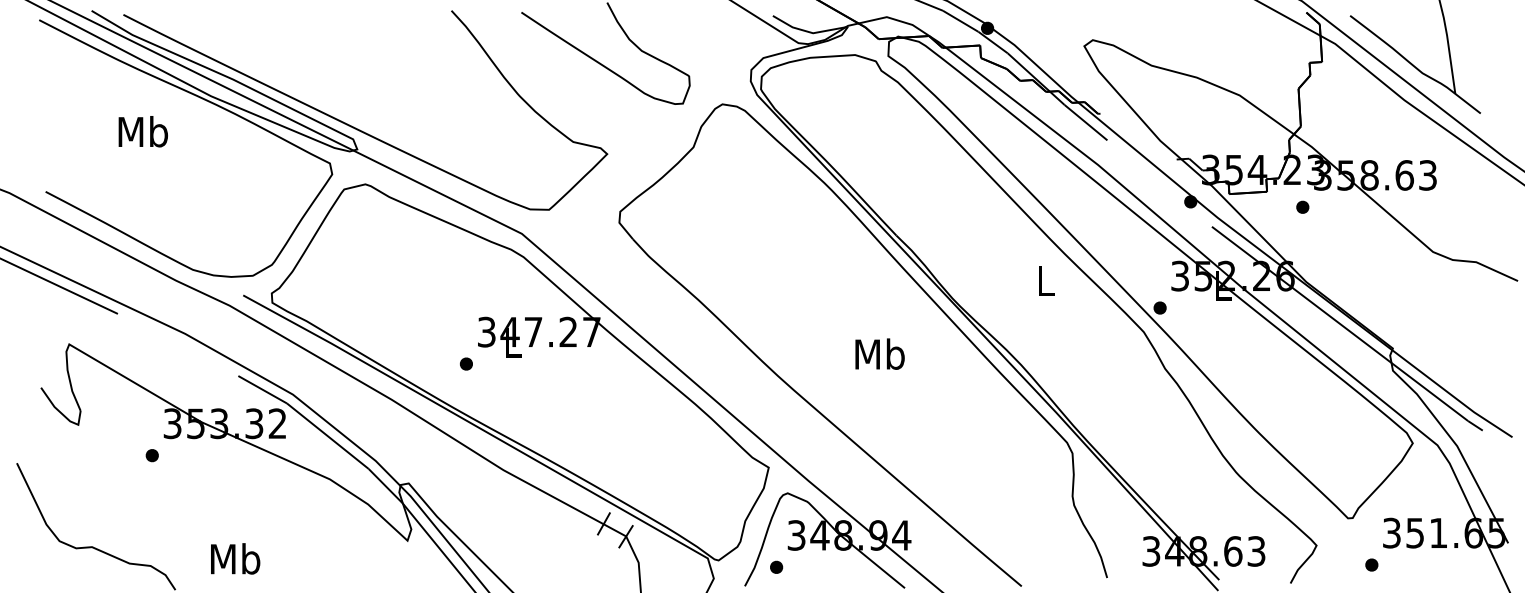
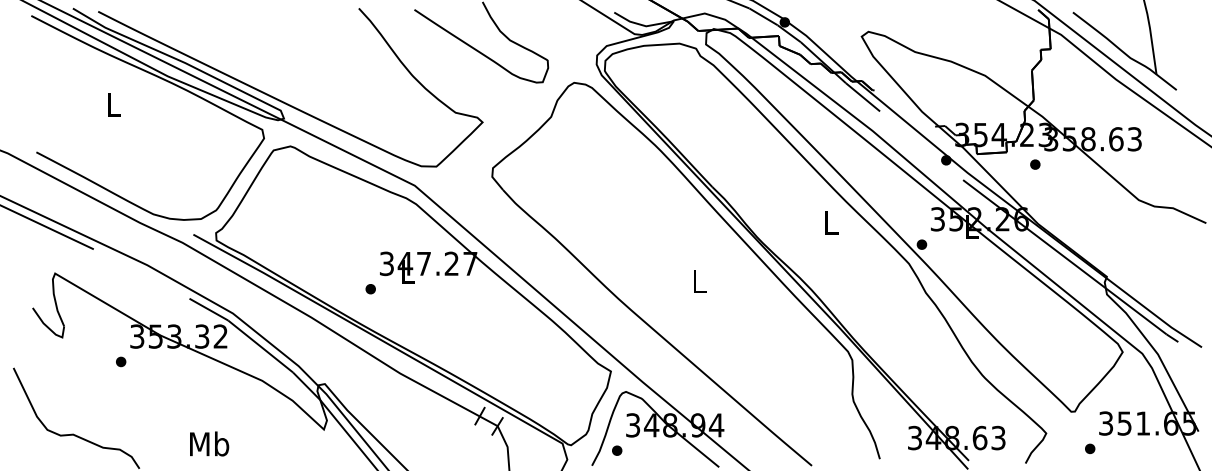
text: (143, 131) -> (114, 104), Mb -> L
text: (879, 353) -> (698, 280), Mb -> L
text: (235, 558) -> (209, 443), moved

